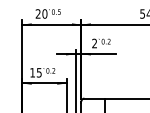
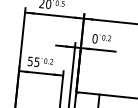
text: (94, 43) -> (94, 38), 2 -> 0
text: (32, 72) -> (30, 61), 15 -> 55

